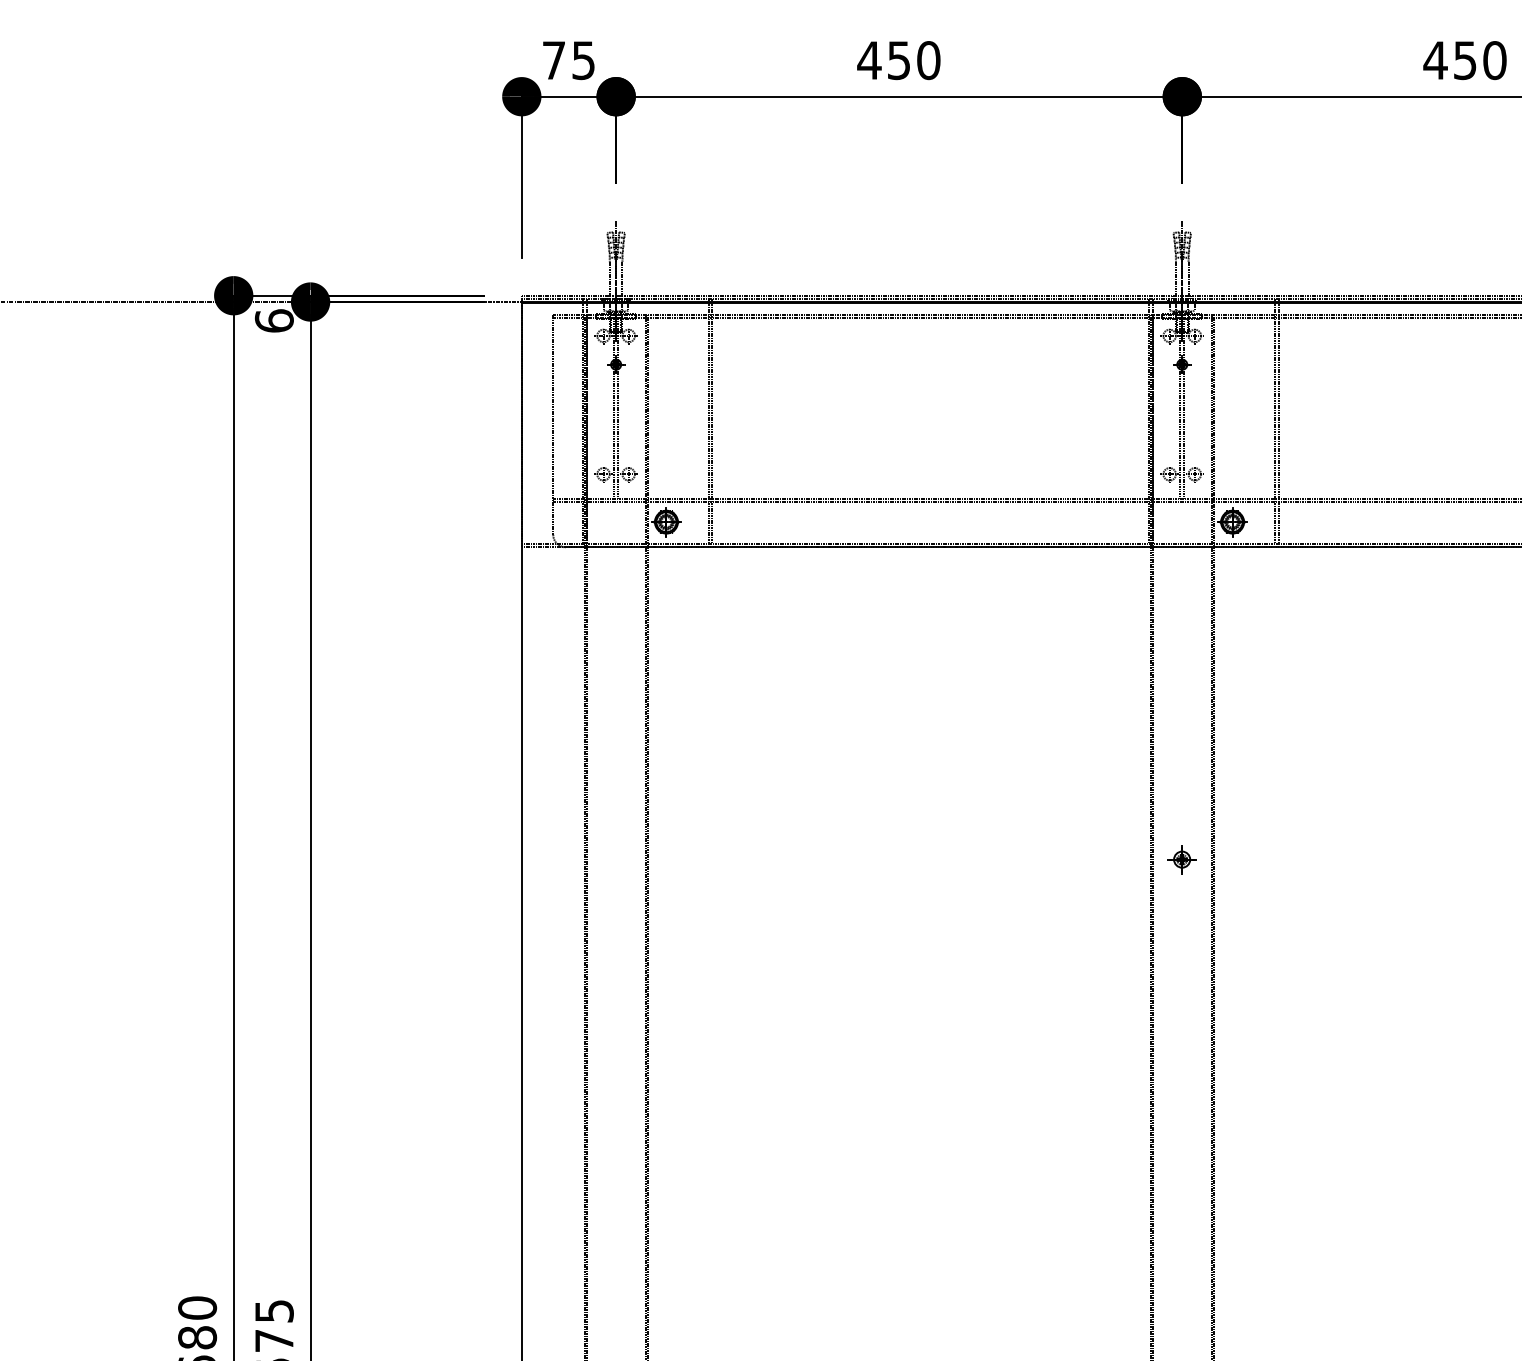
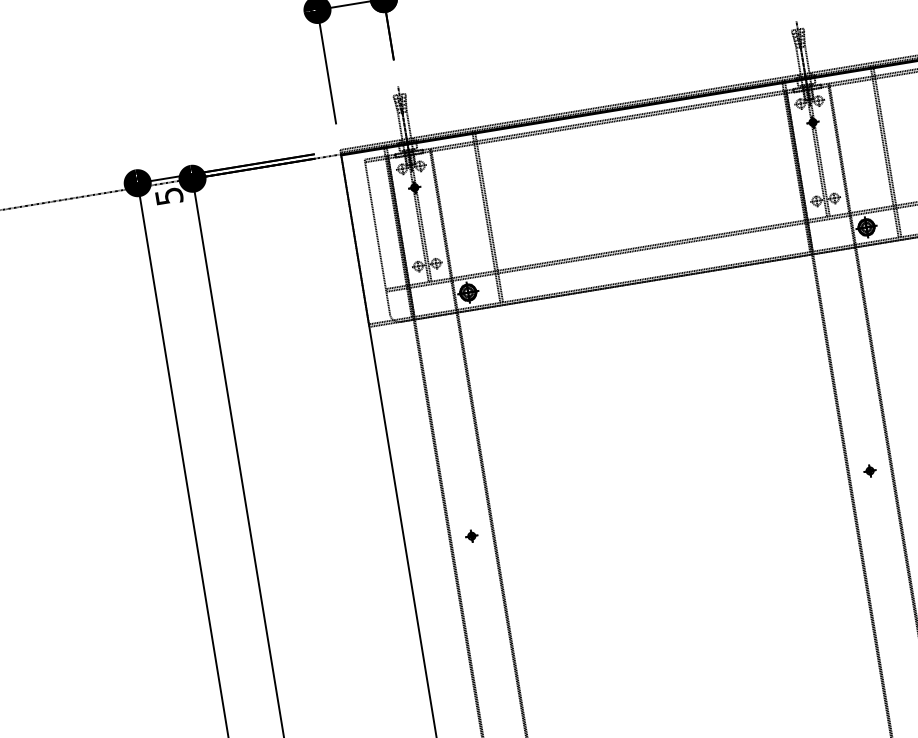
text: (273, 320) -> (168, 196), 6 -> 5
part: (616, 860) -> (472, 536), added
part: (1182, 860) -> (870, 471), size x0.62

